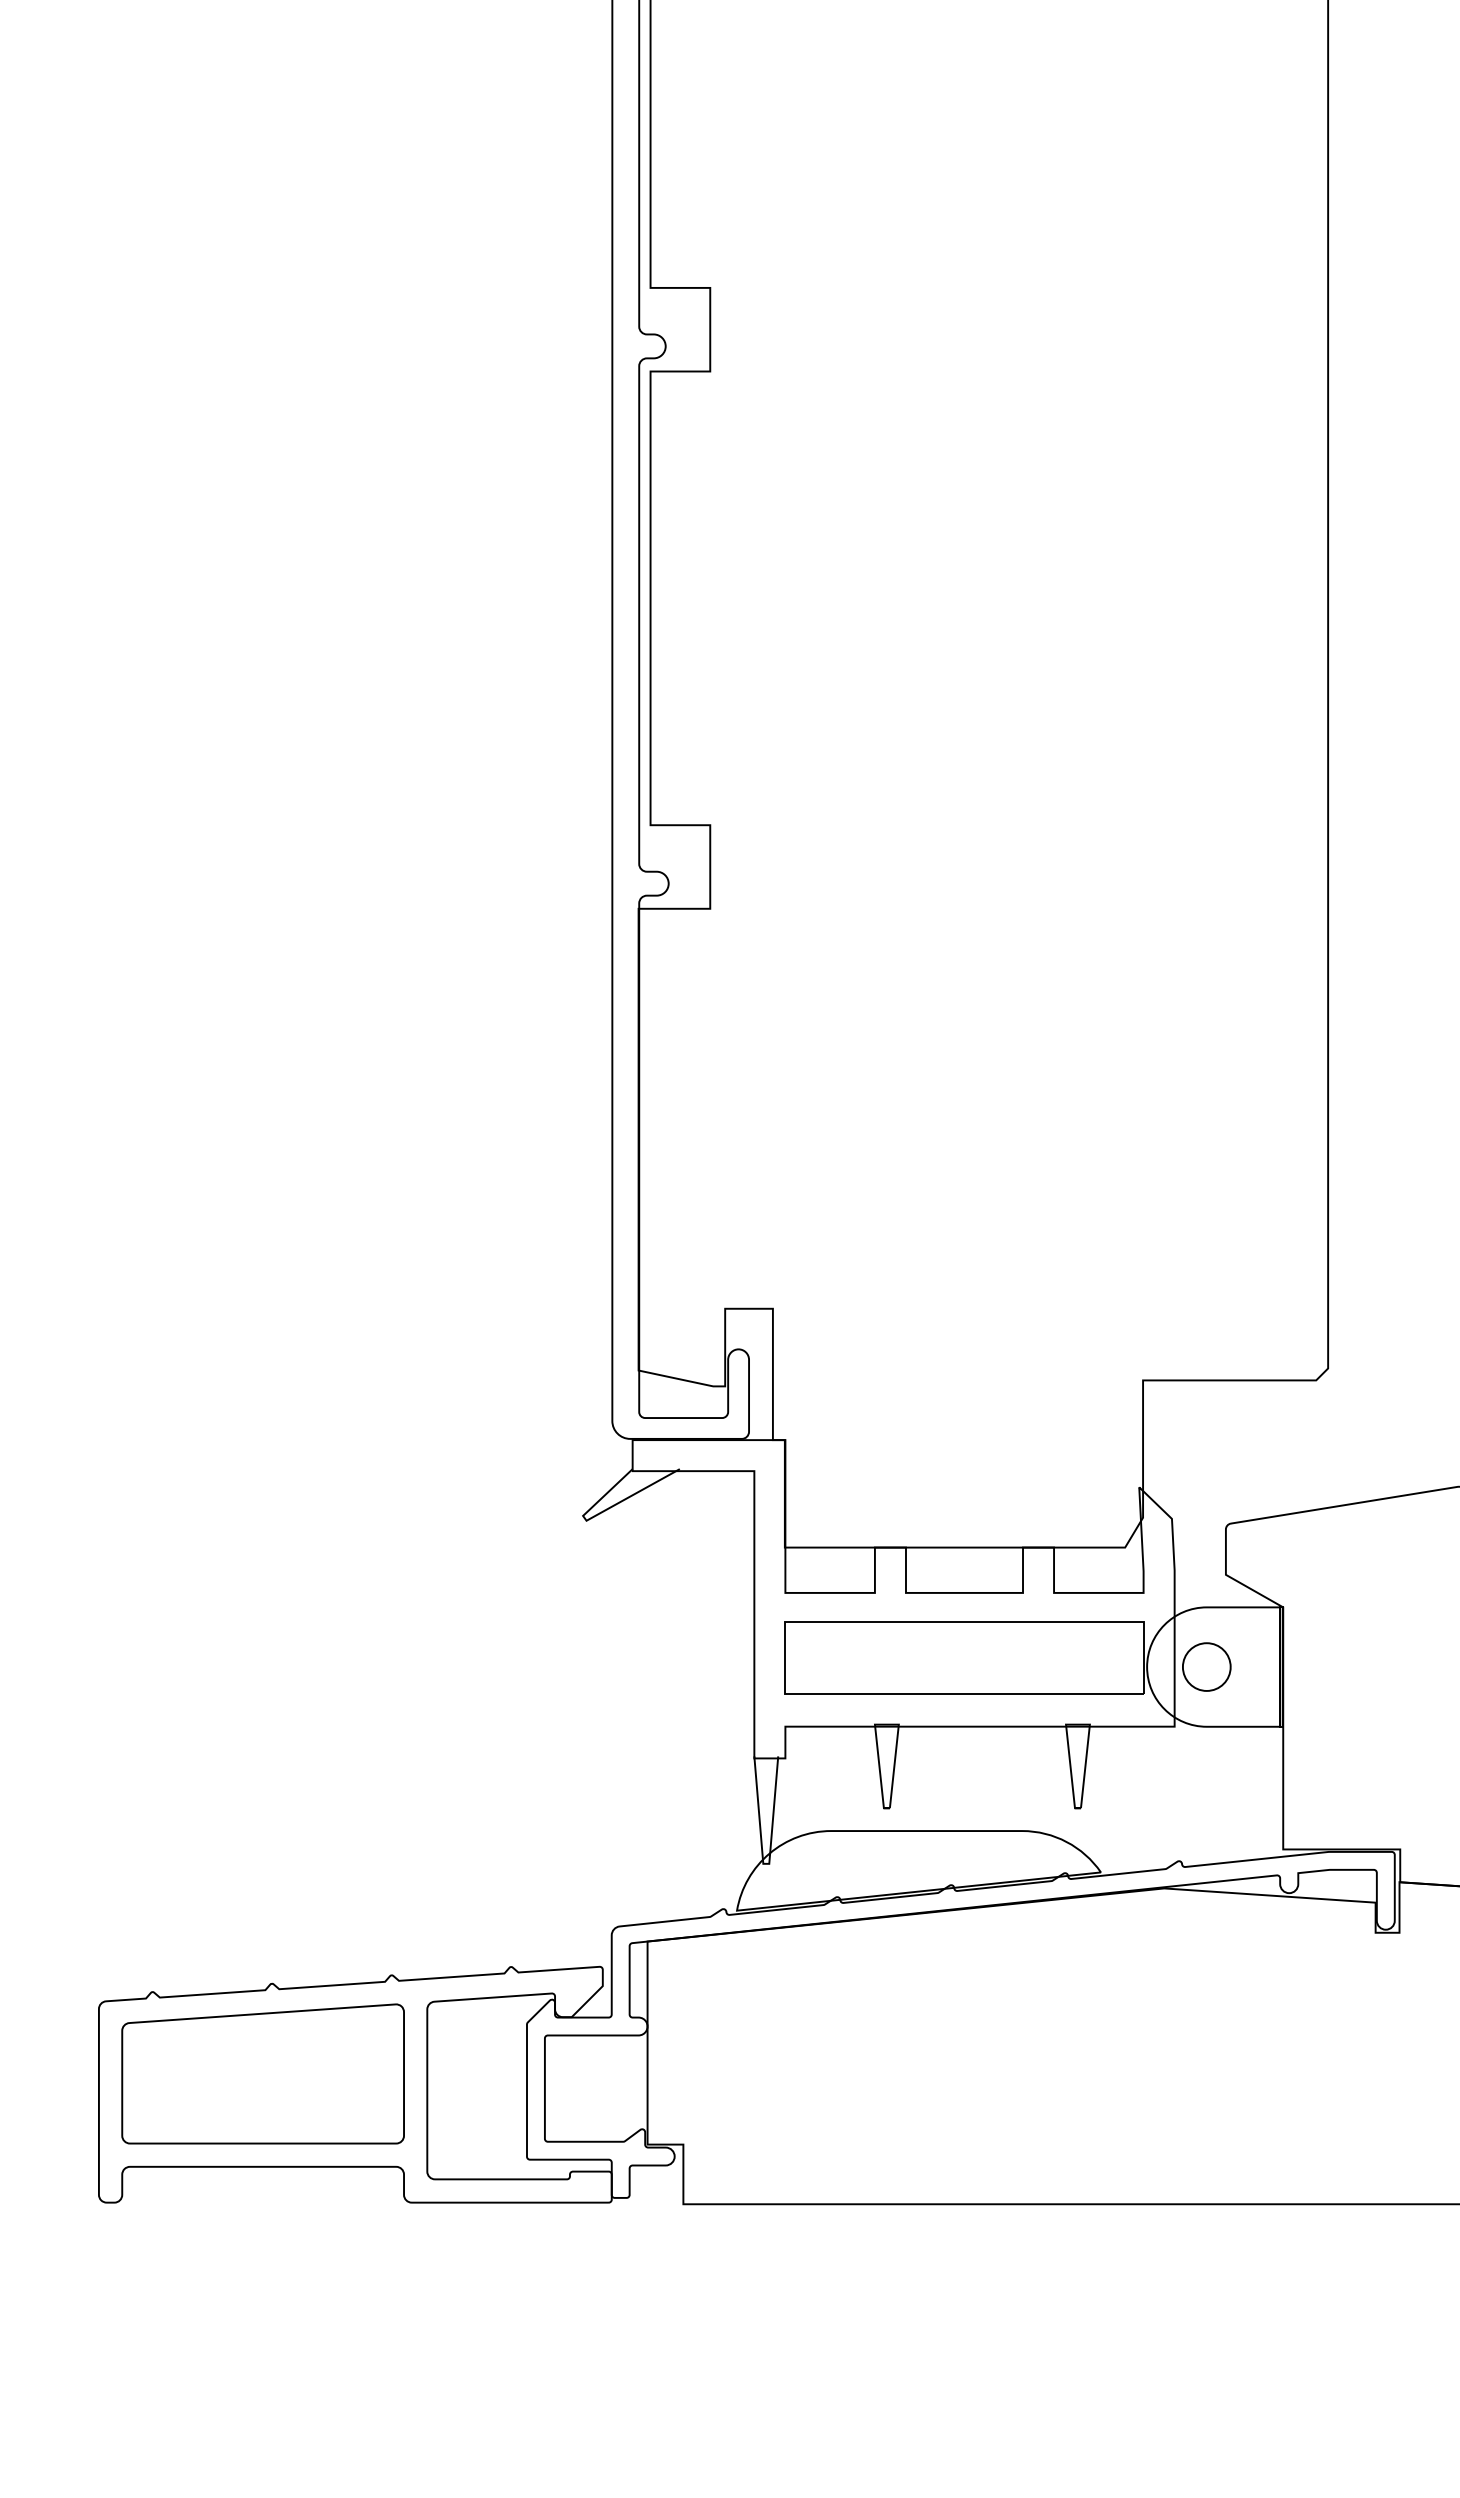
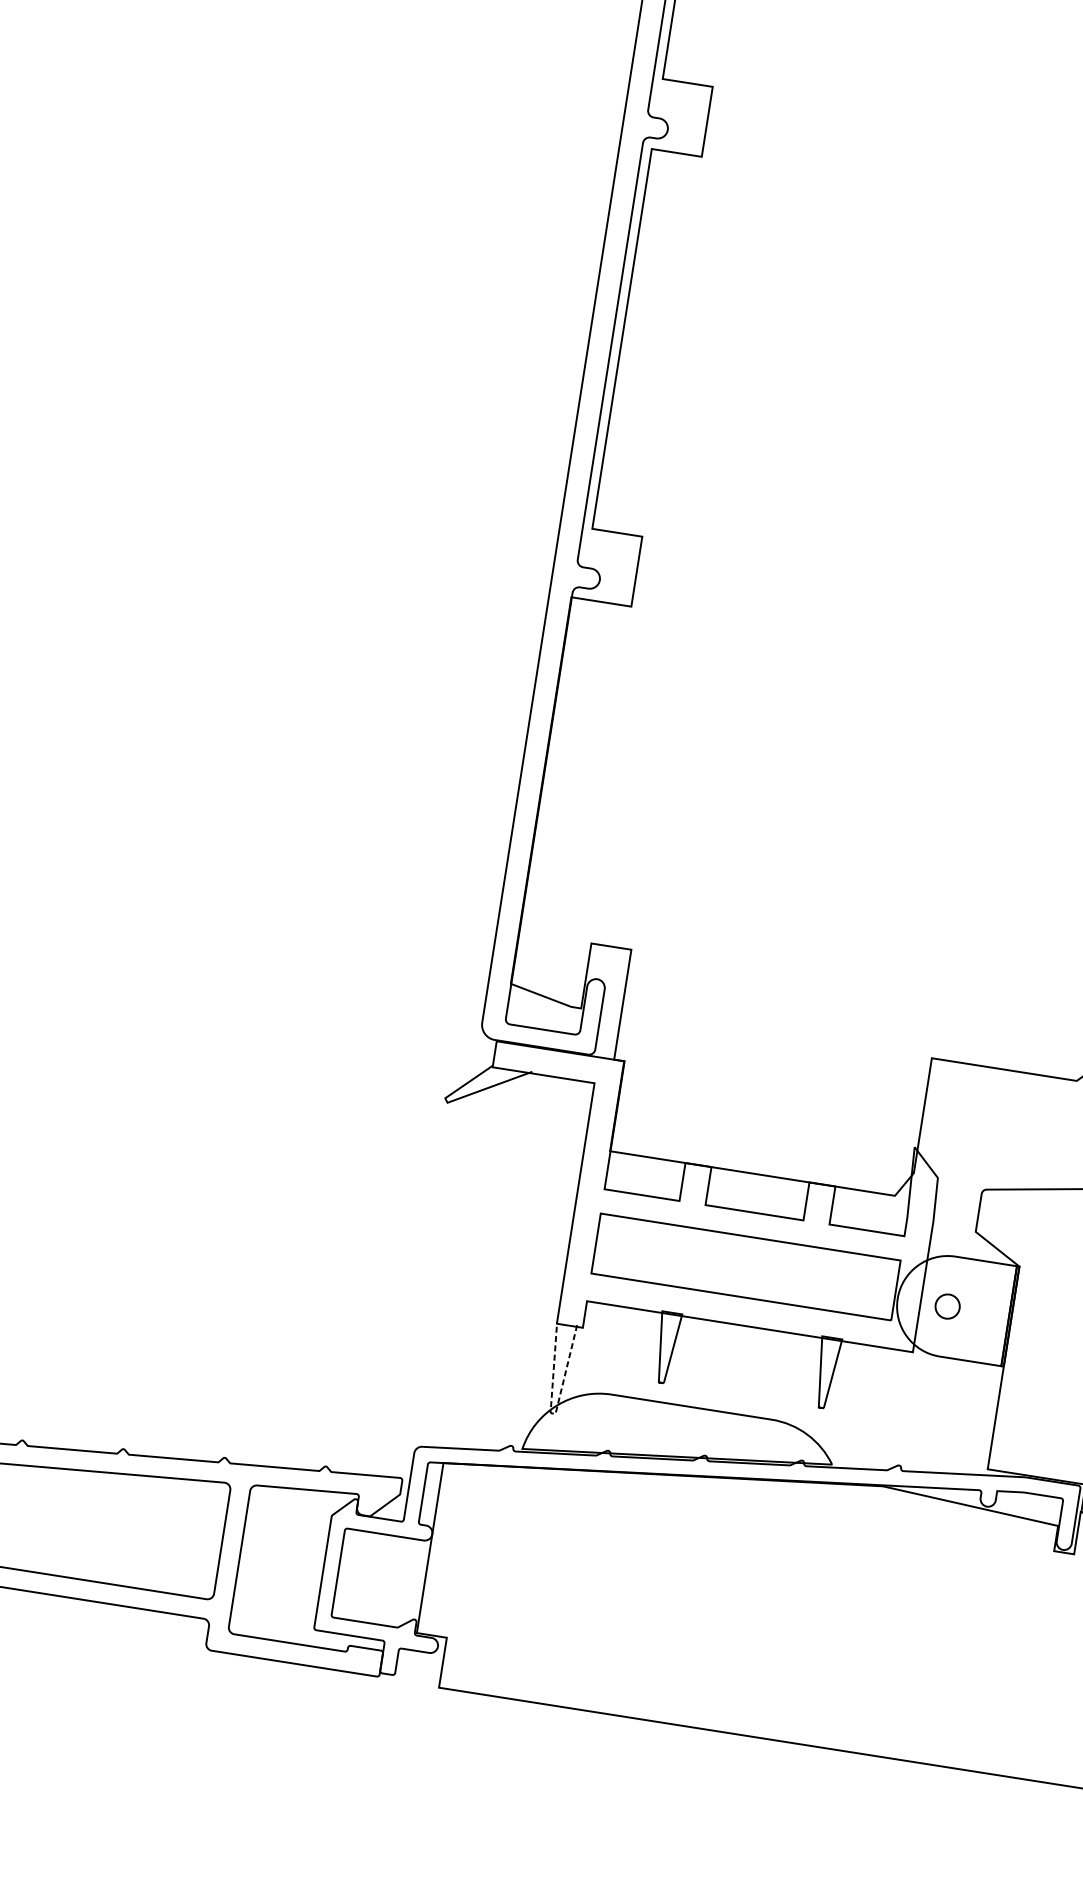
circle: (1206, 1666) -> (947, 1306), size x0.6
line: (766, 1863) -> (553, 1413), solid -> dashed

